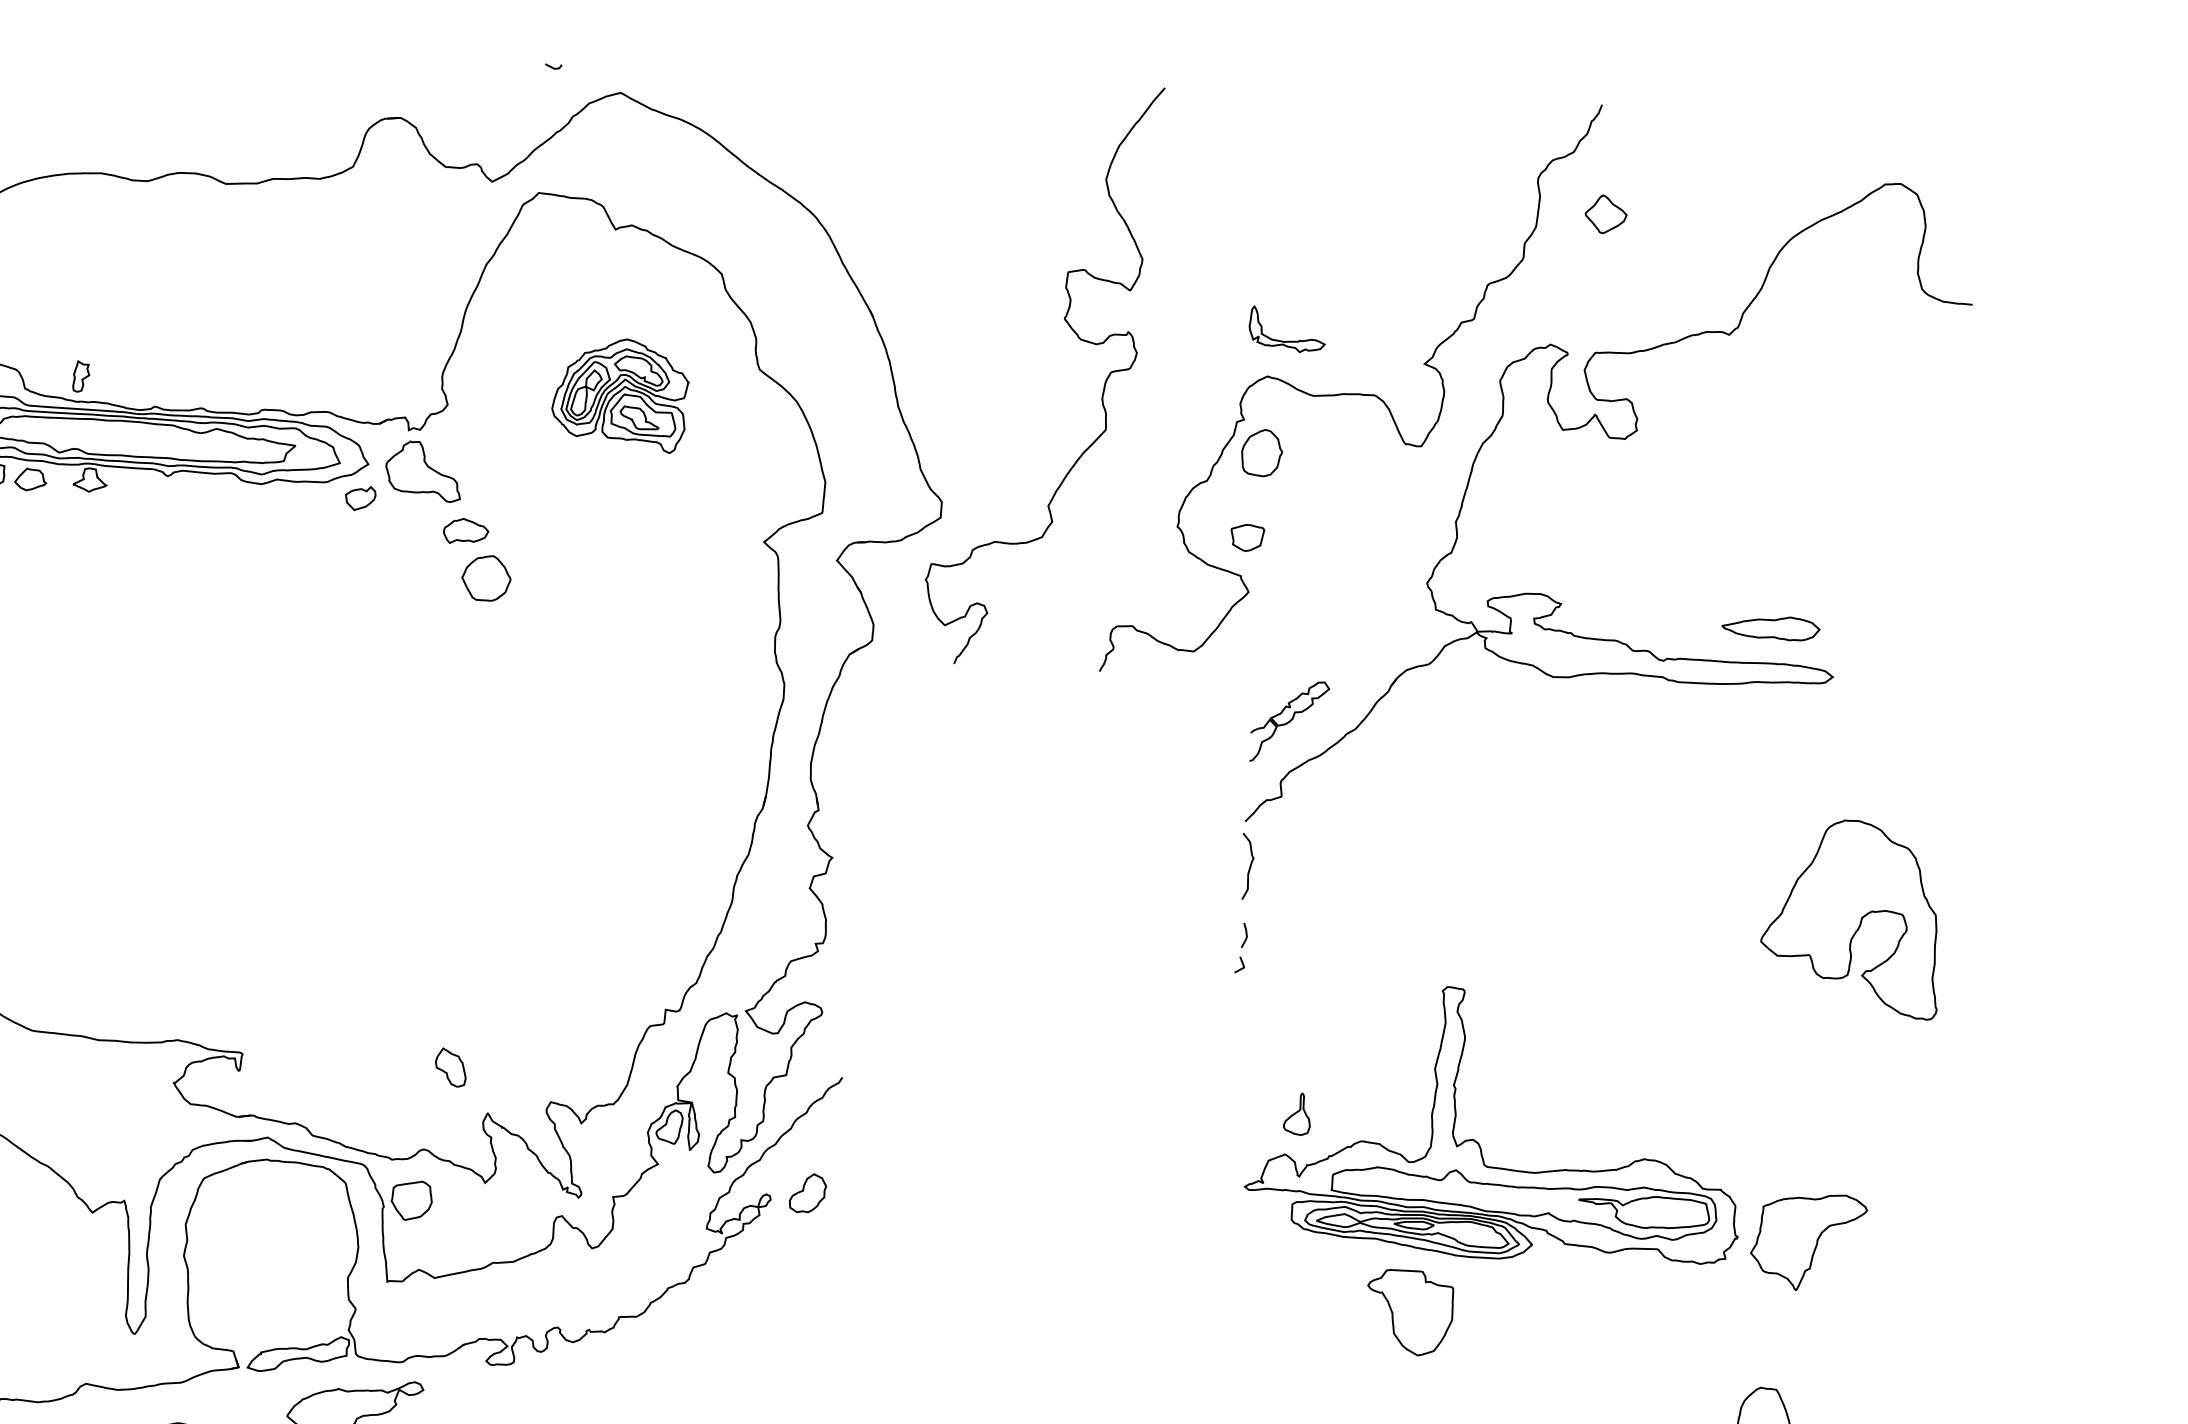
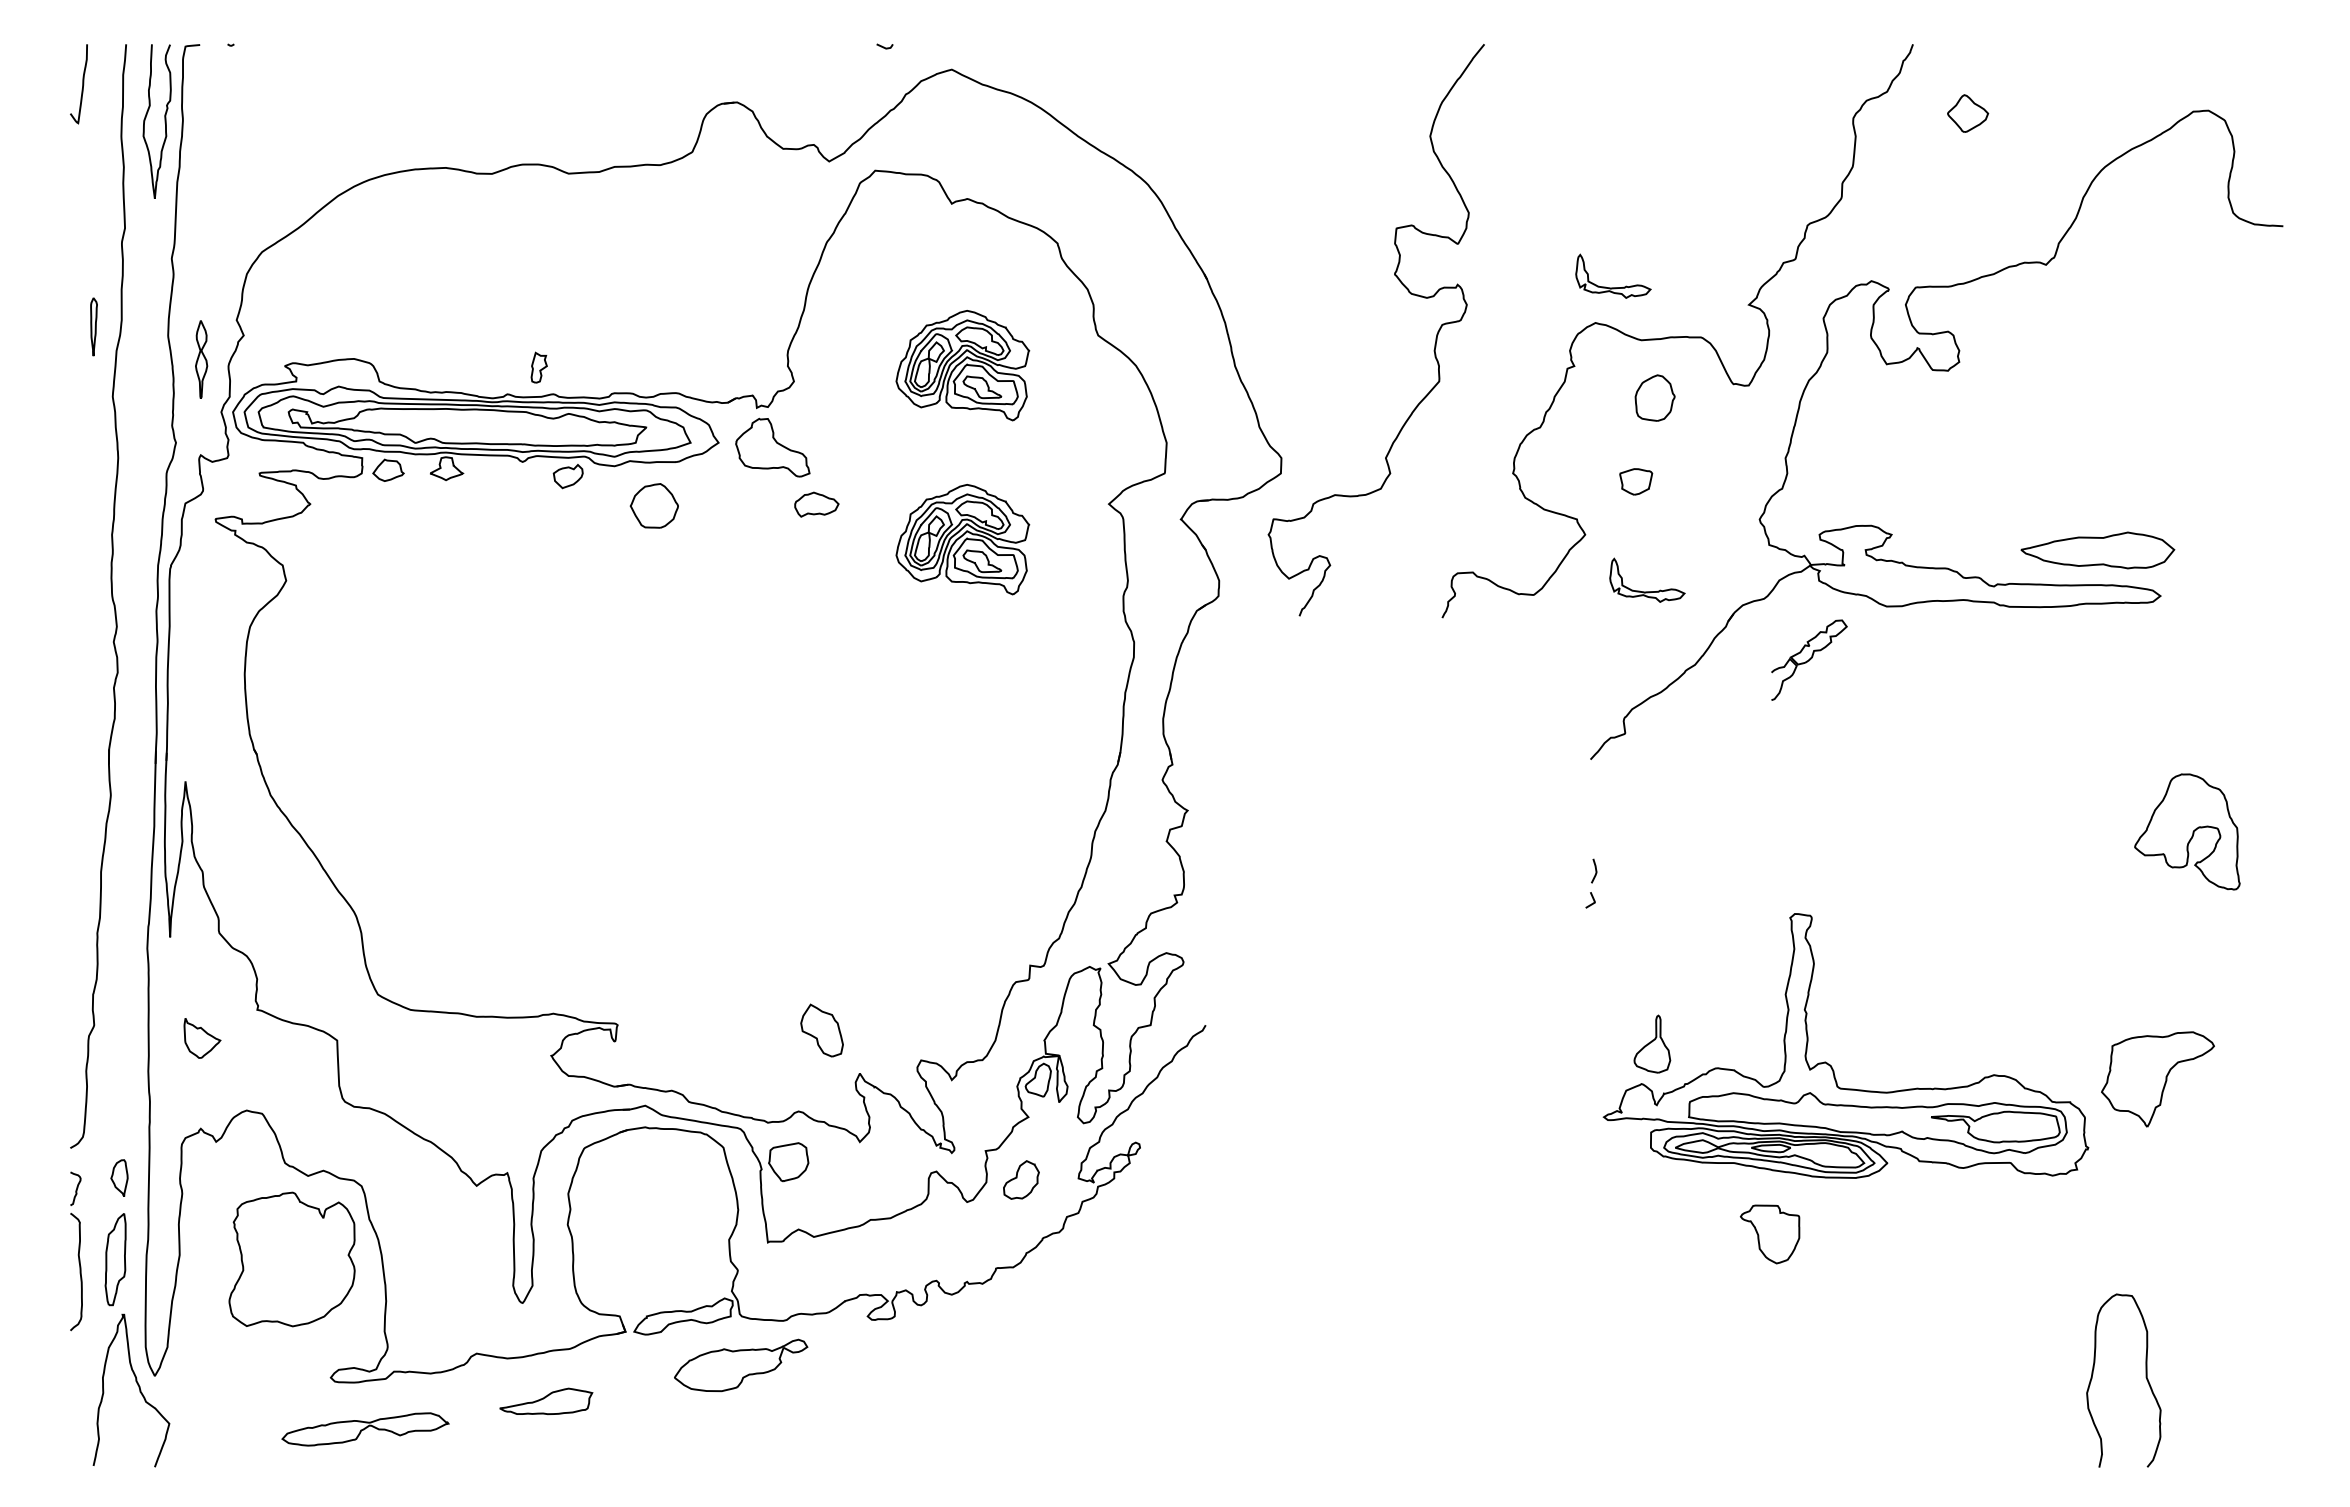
part: (1606, 214) -> (1968, 113), moved
part: (80, 376) -> (538, 367), moved
part: (1261, 452) -> (1654, 397), moved
part: (359, 498) -> (567, 476), moved
part: (1247, 537) -> (1636, 481), moved
part: (613, 572) -> (962, 539), added
part: (485, 577) -> (653, 505), moved
part: (1770, 628) -> (2097, 550), size x1.6
part: (1309, 652) -> (1647, 591), added
part: (1289, 721) -> (1809, 659), moved
curve: (1249, 866) -> (1596, 803), removed
part: (1851, 918) -> (2187, 831), size x0.6
part: (450, 1066) -> (821, 1029), size x1.4
part: (1297, 1113) -> (1652, 1043), size x1.4
part: (808, 1192) -> (1021, 1179), moved
part: (1808, 1242) -> (2157, 1079), moved
part: (1409, 1312) -> (1769, 1234), size x0.7

